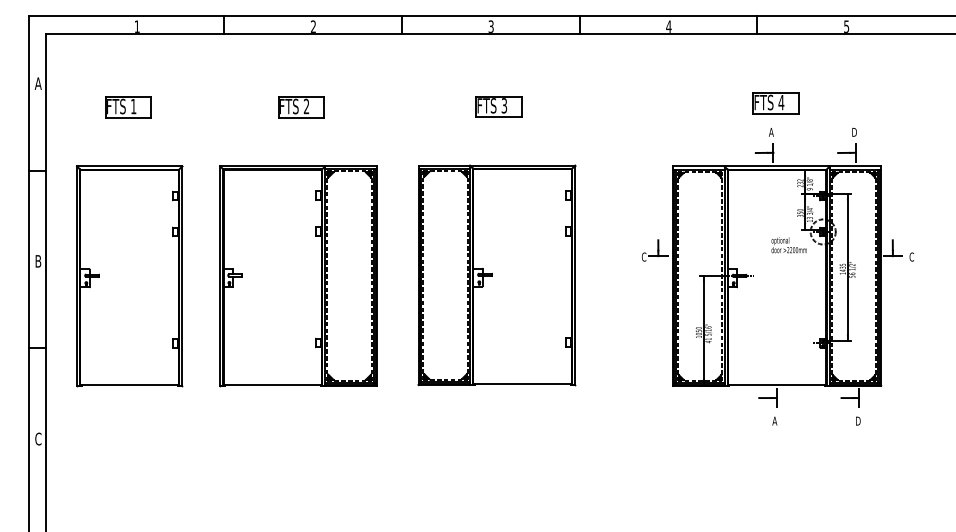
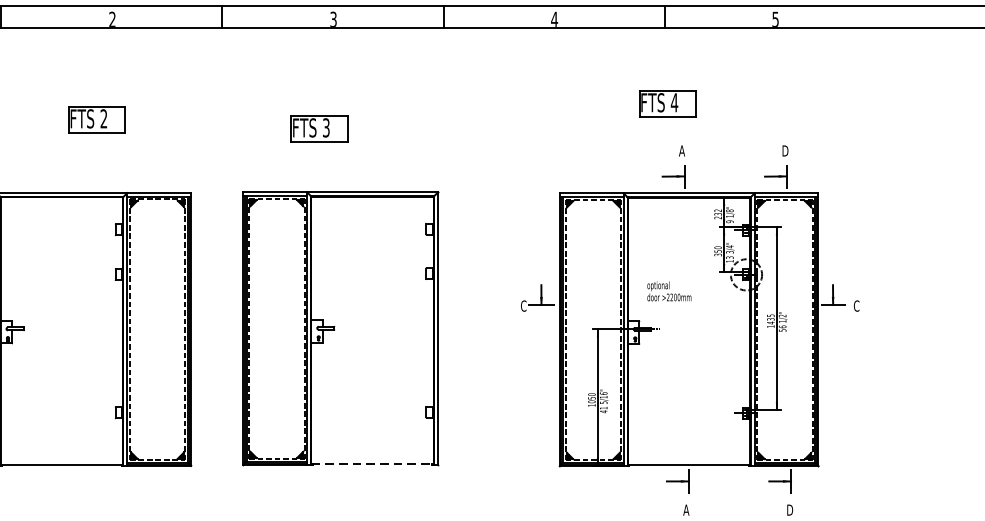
part: (775, 103) -> (667, 103), moved
part: (498, 106) -> (319, 128), moved
text: (788, 245) -> (668, 291), moved
line: (523, 384) -> (373, 464), solid -> dashed

